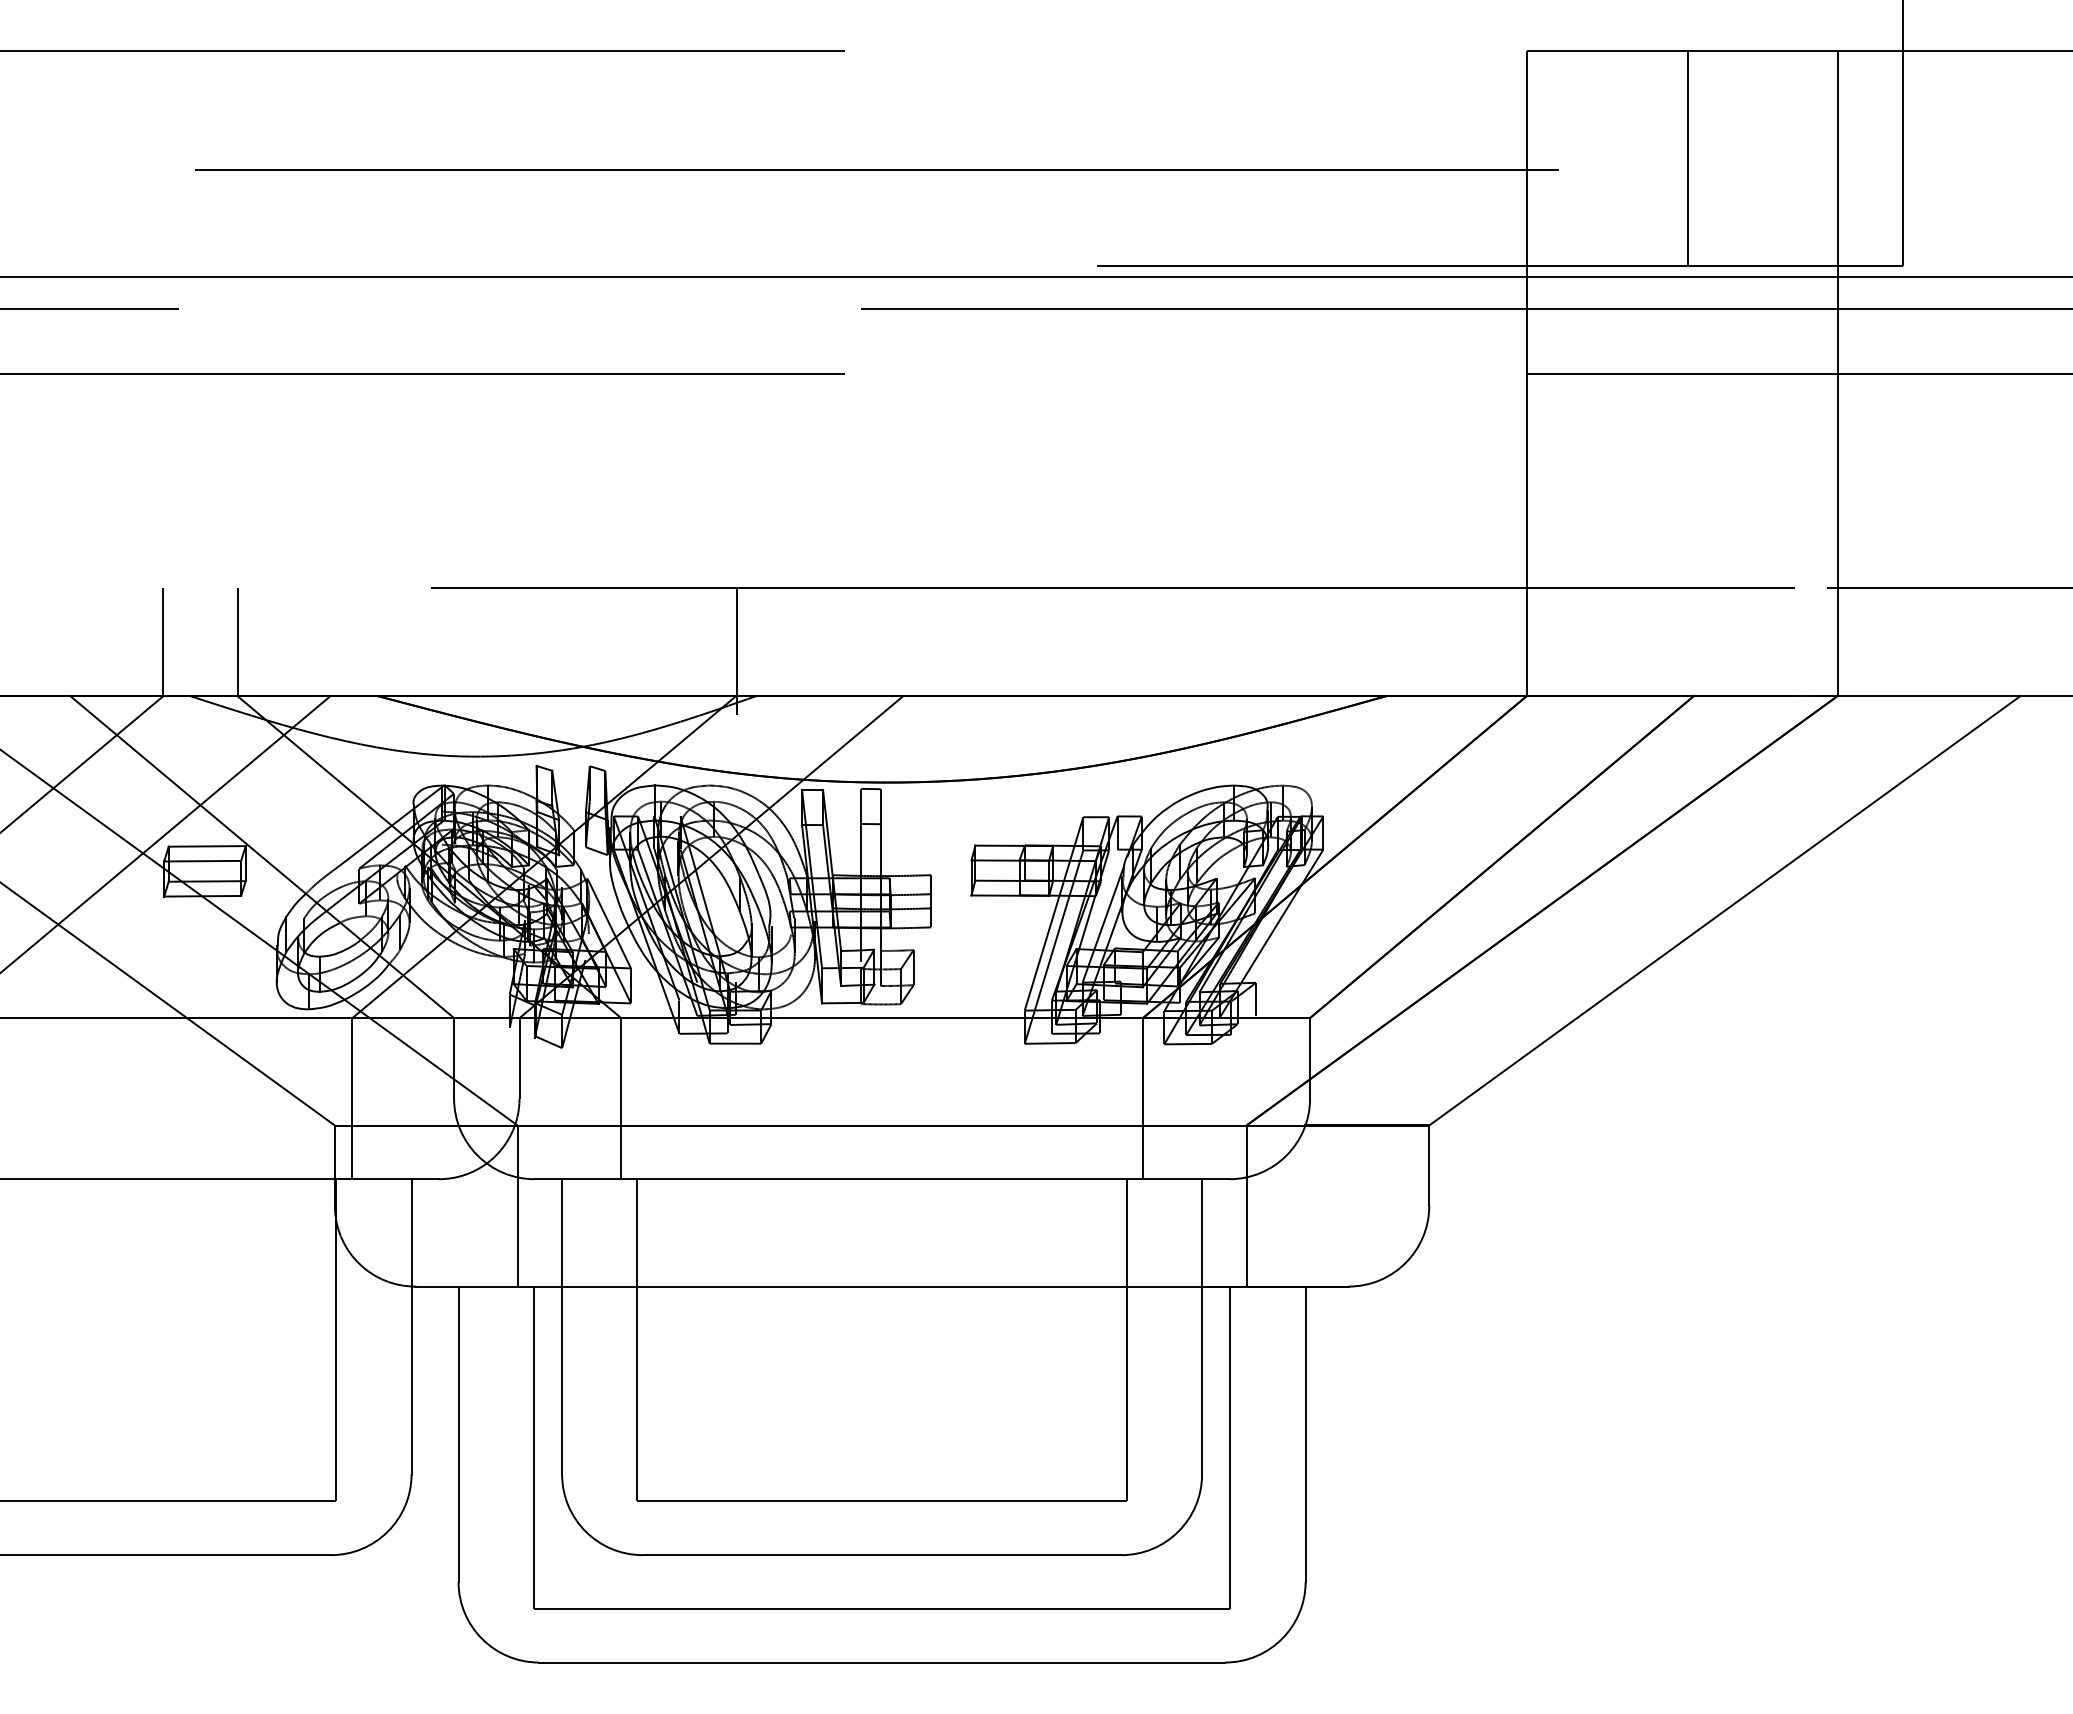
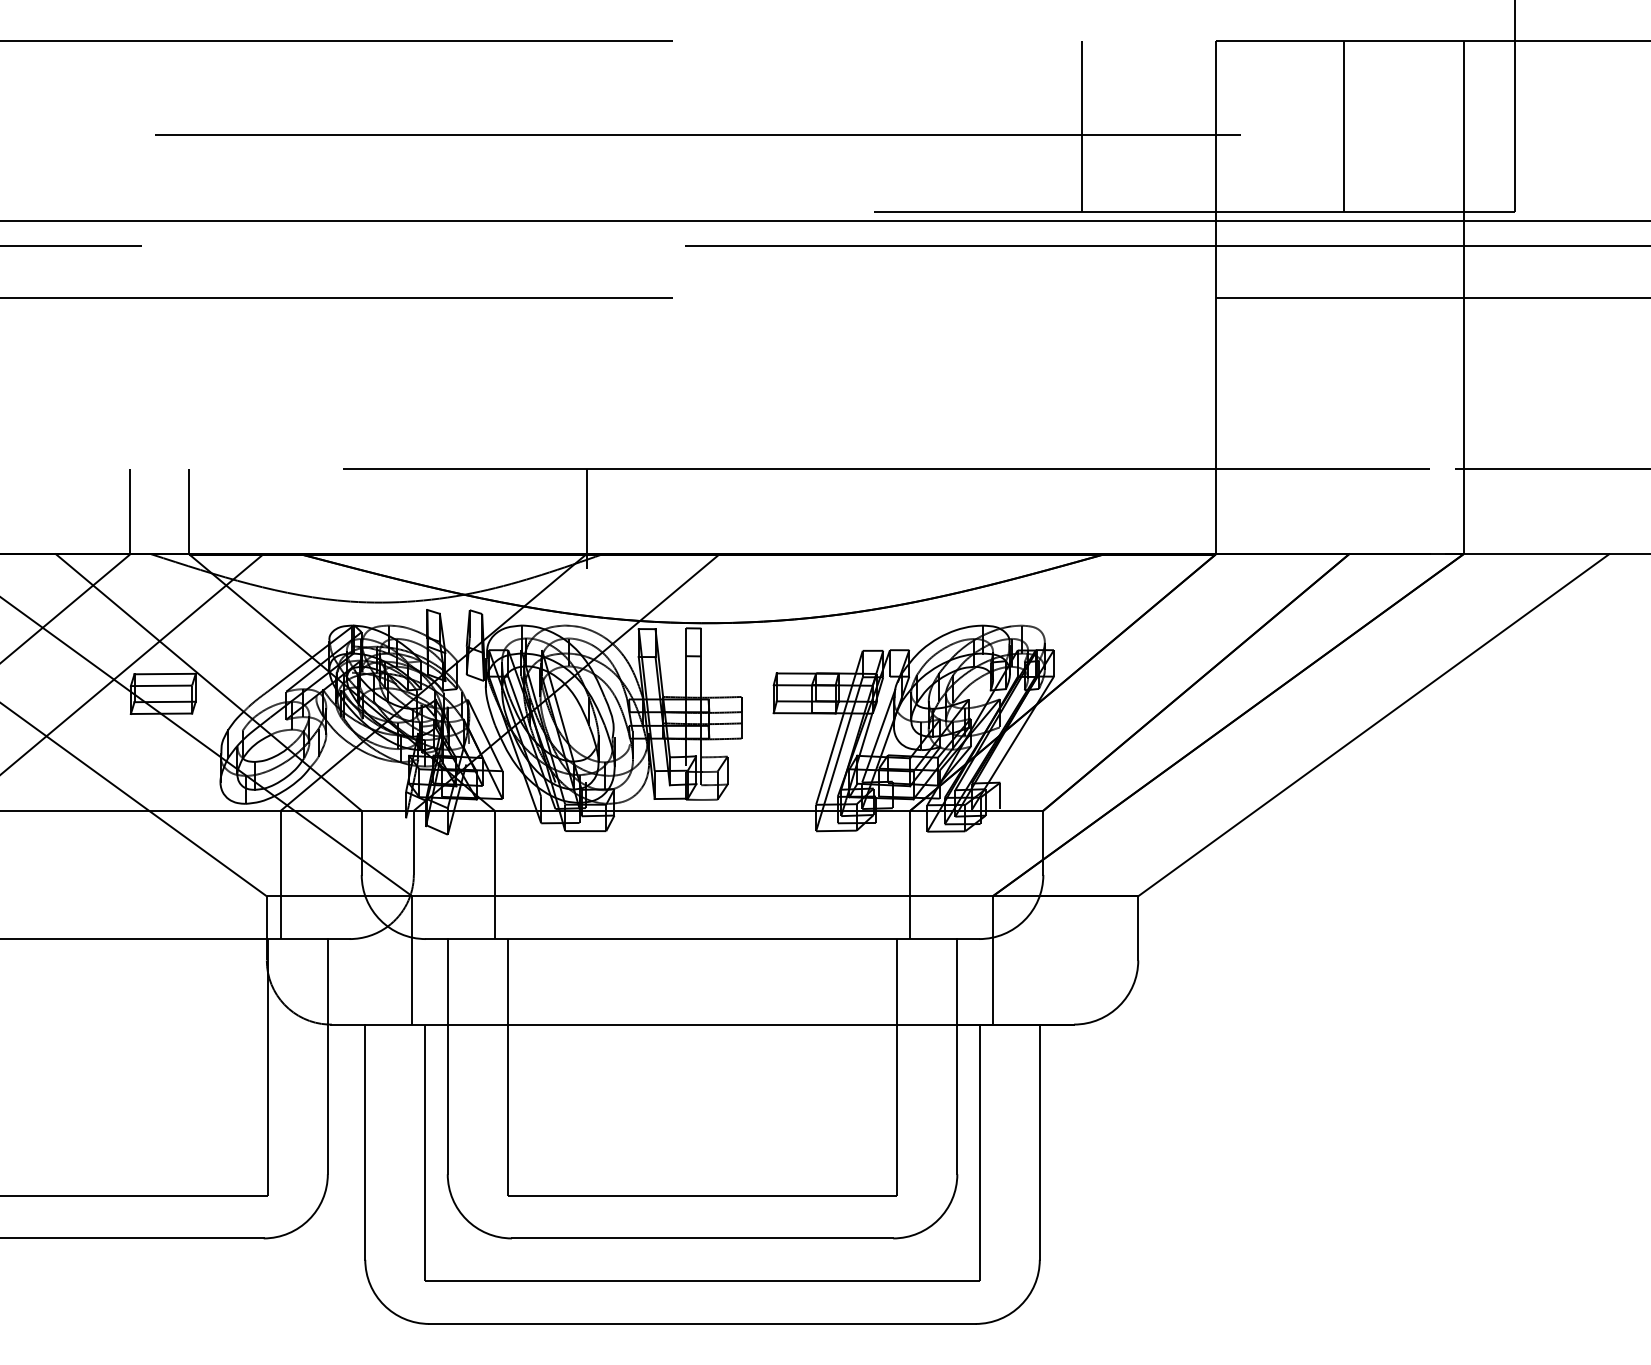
line: (1358, 158) -> (1081, 126), added

